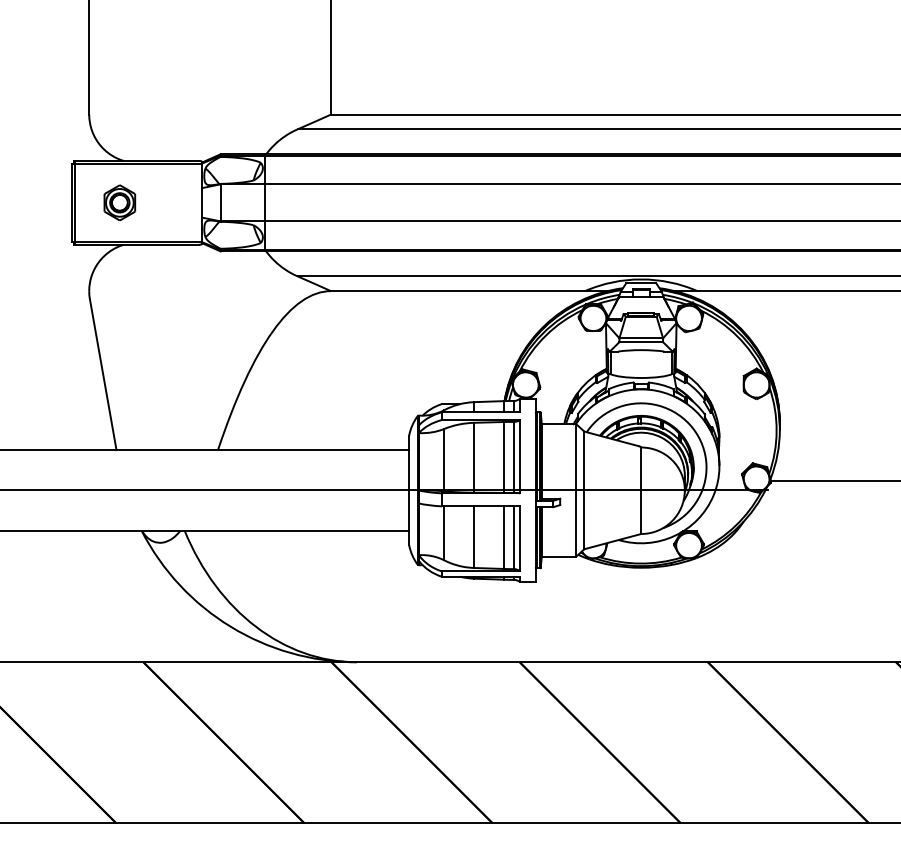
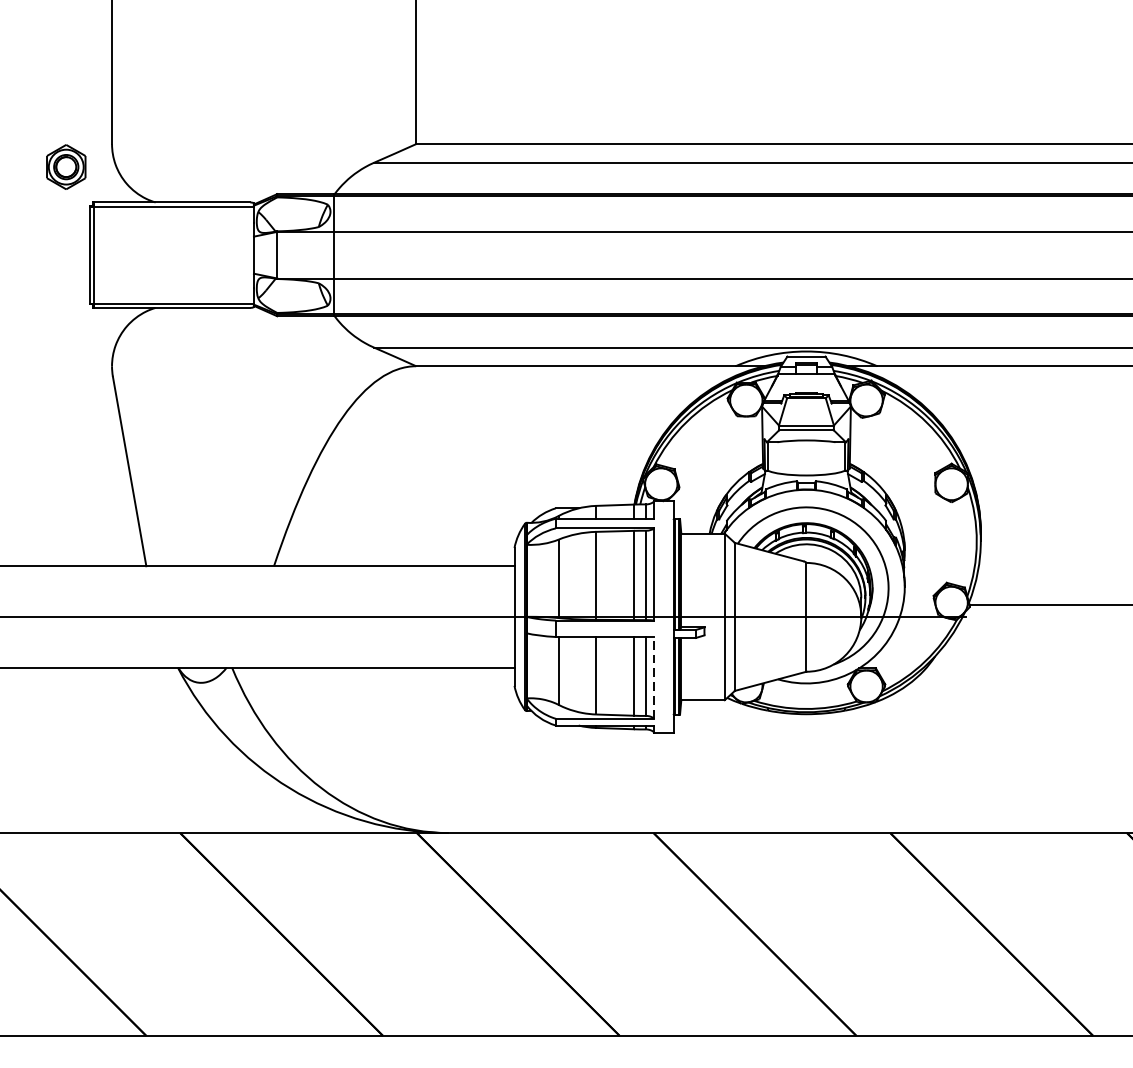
part: (119, 202) -> (65, 166), moved
line: (520, 538) -> (654, 677), solid -> dashed

